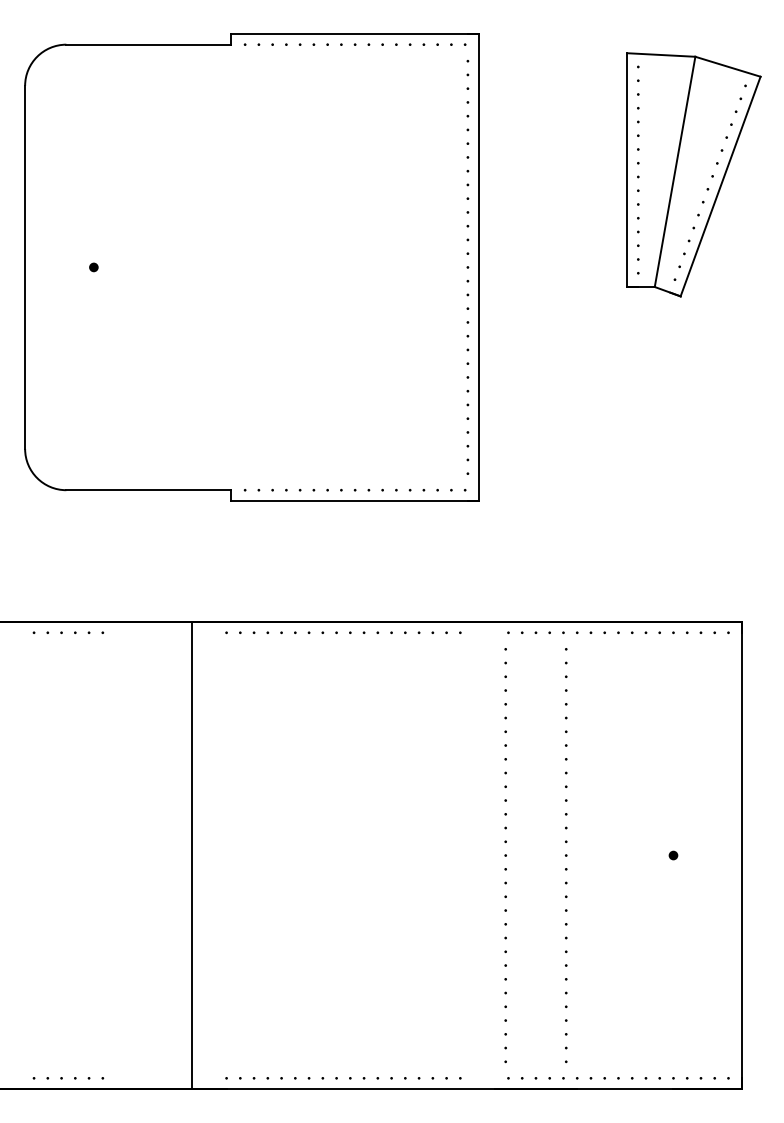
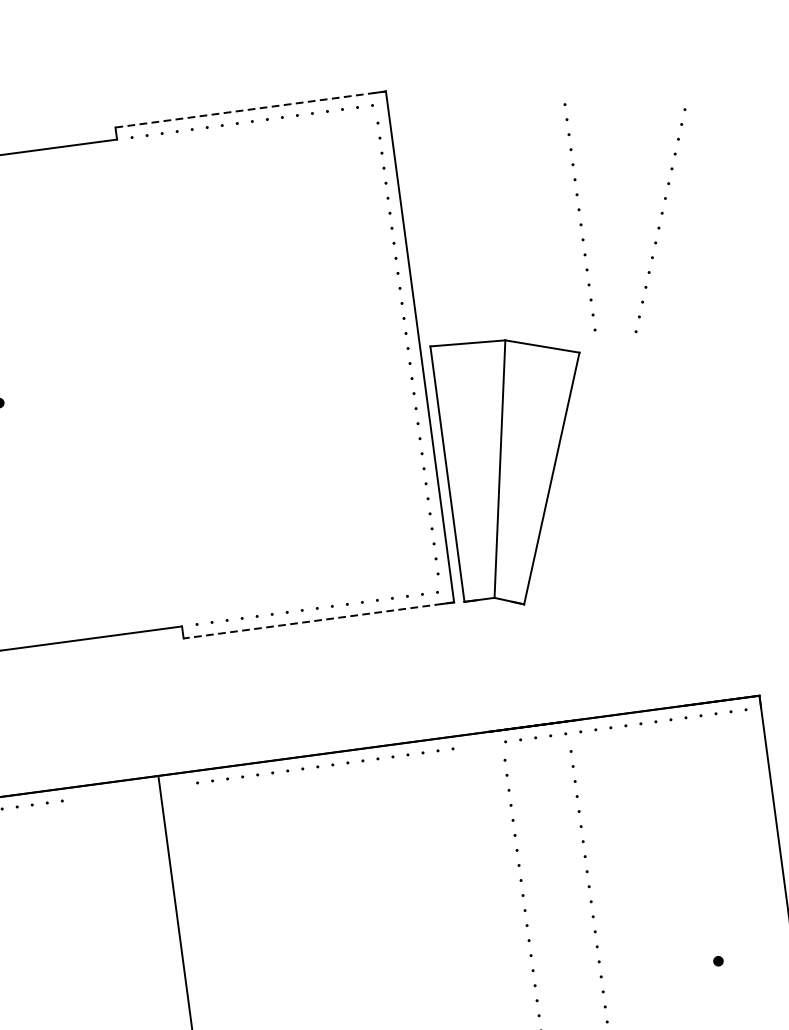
line: (355, 33) -> (251, 109), solid -> dashed
part: (693, 174) -> (520, 469), moved
line: (355, 501) -> (319, 620), solid -> dashed

